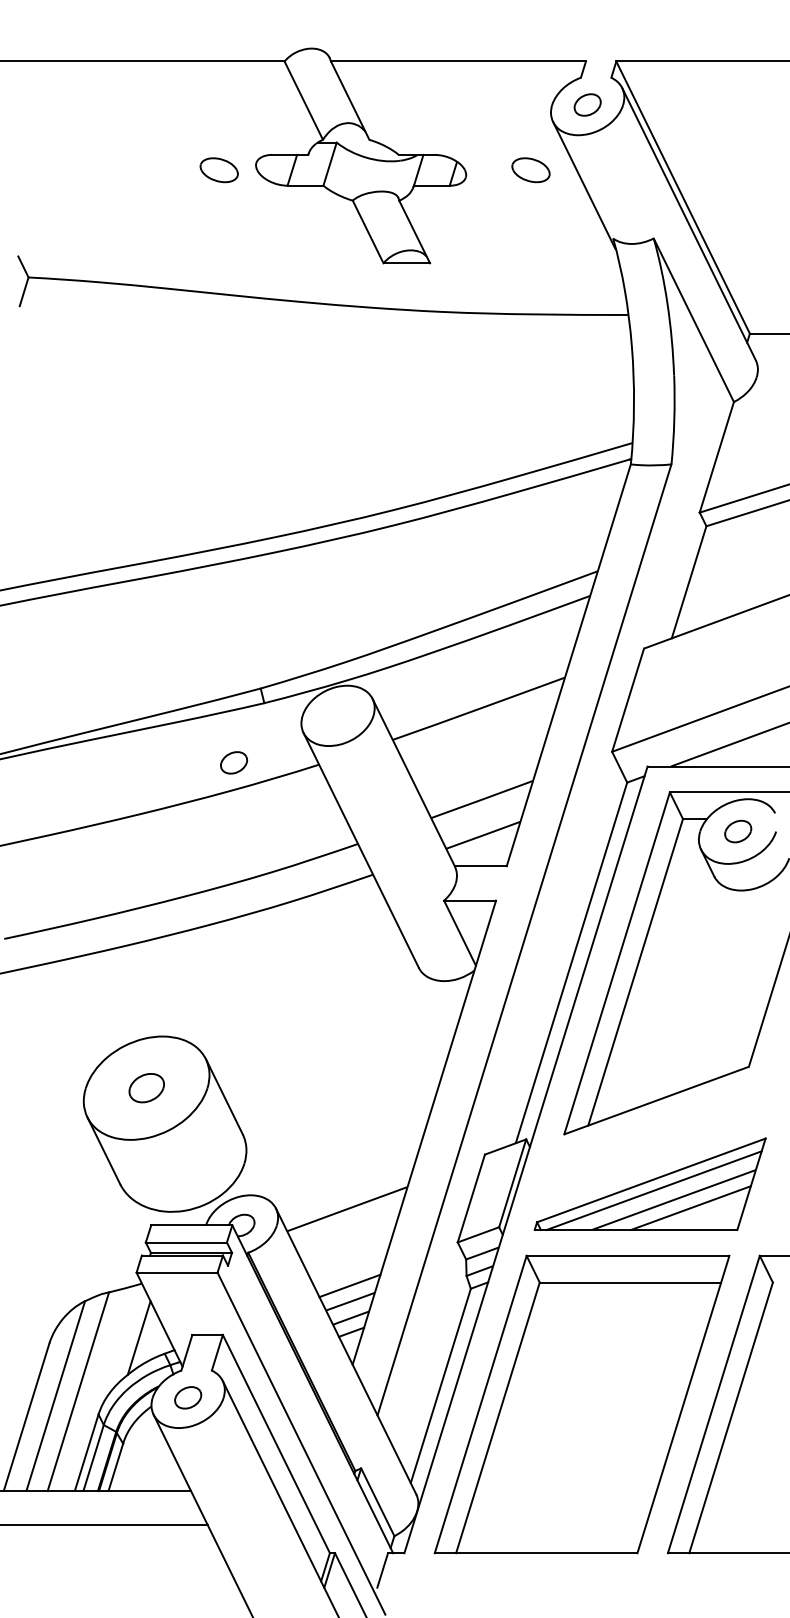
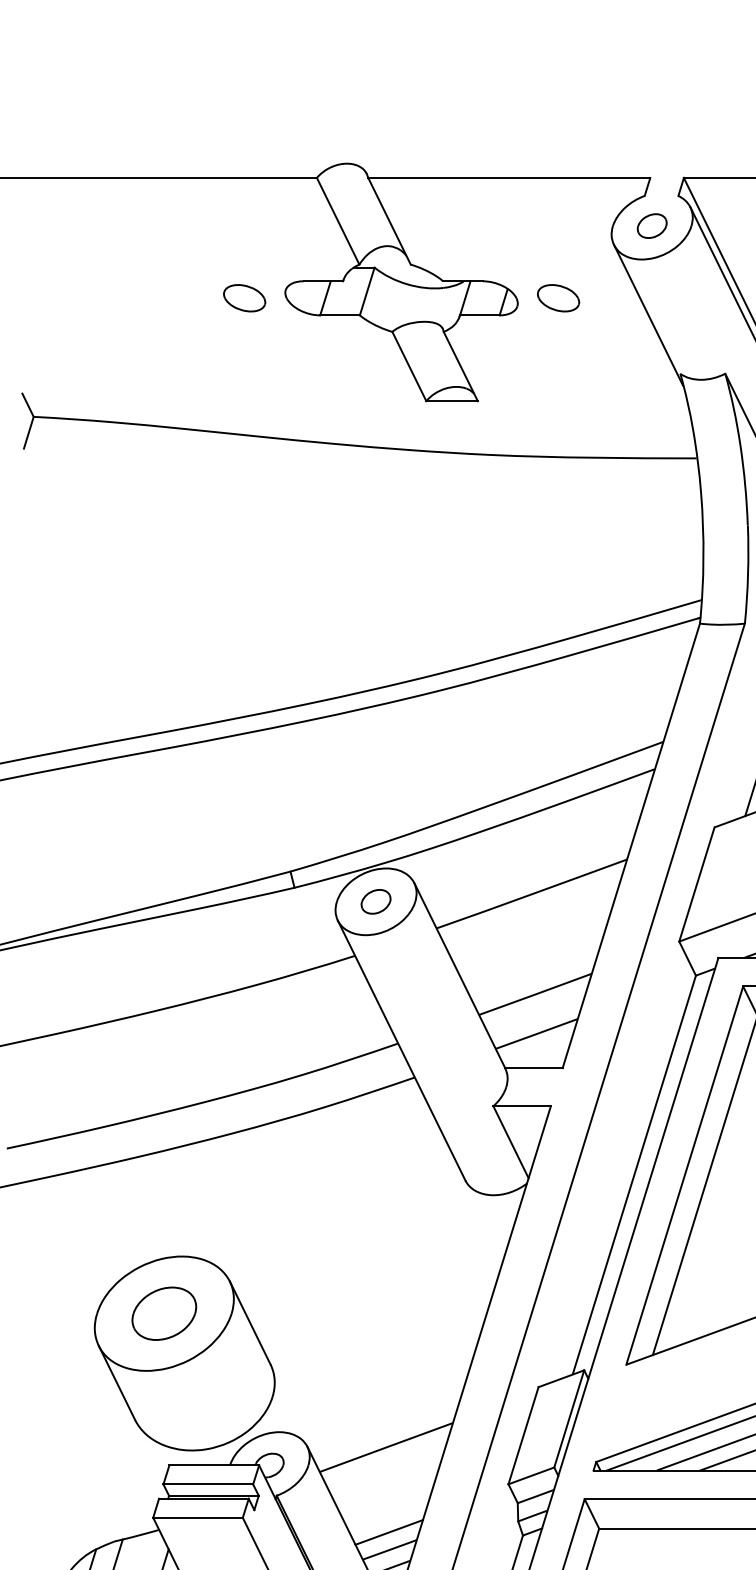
part: (530, 170) -> (557, 298), moved
part: (234, 762) -> (376, 901), moved
part: (146, 1087) -> (164, 1312), size x1.67

